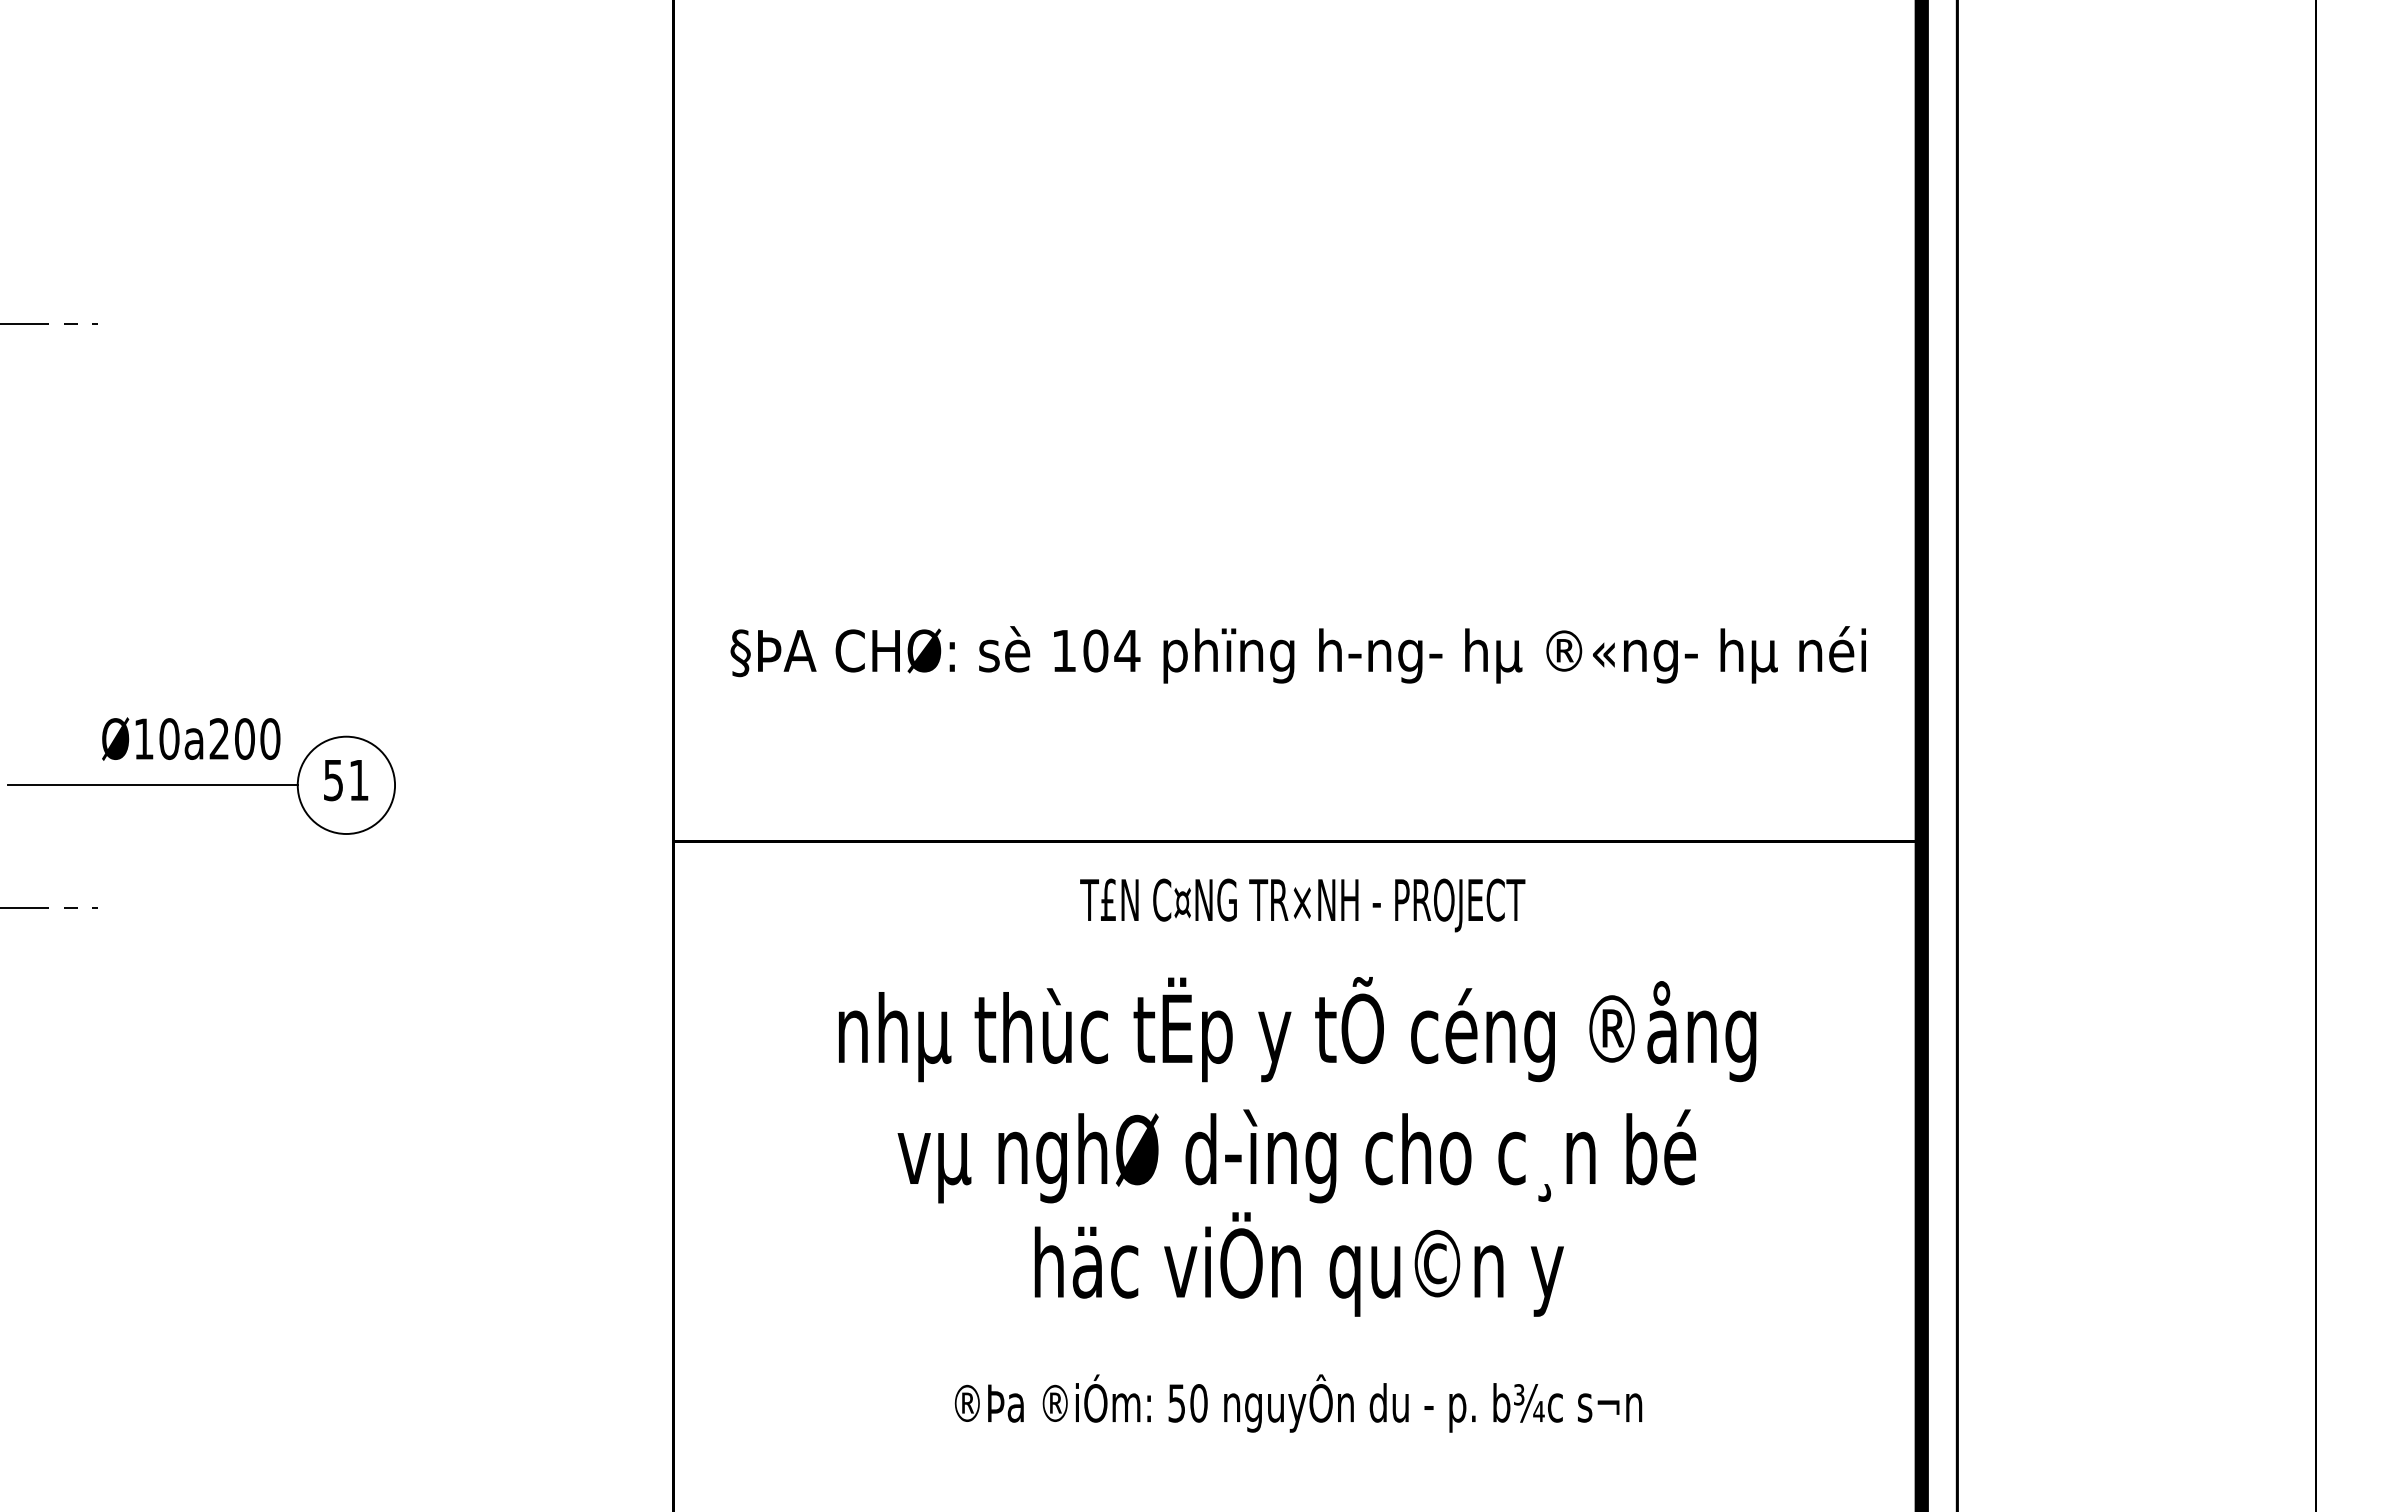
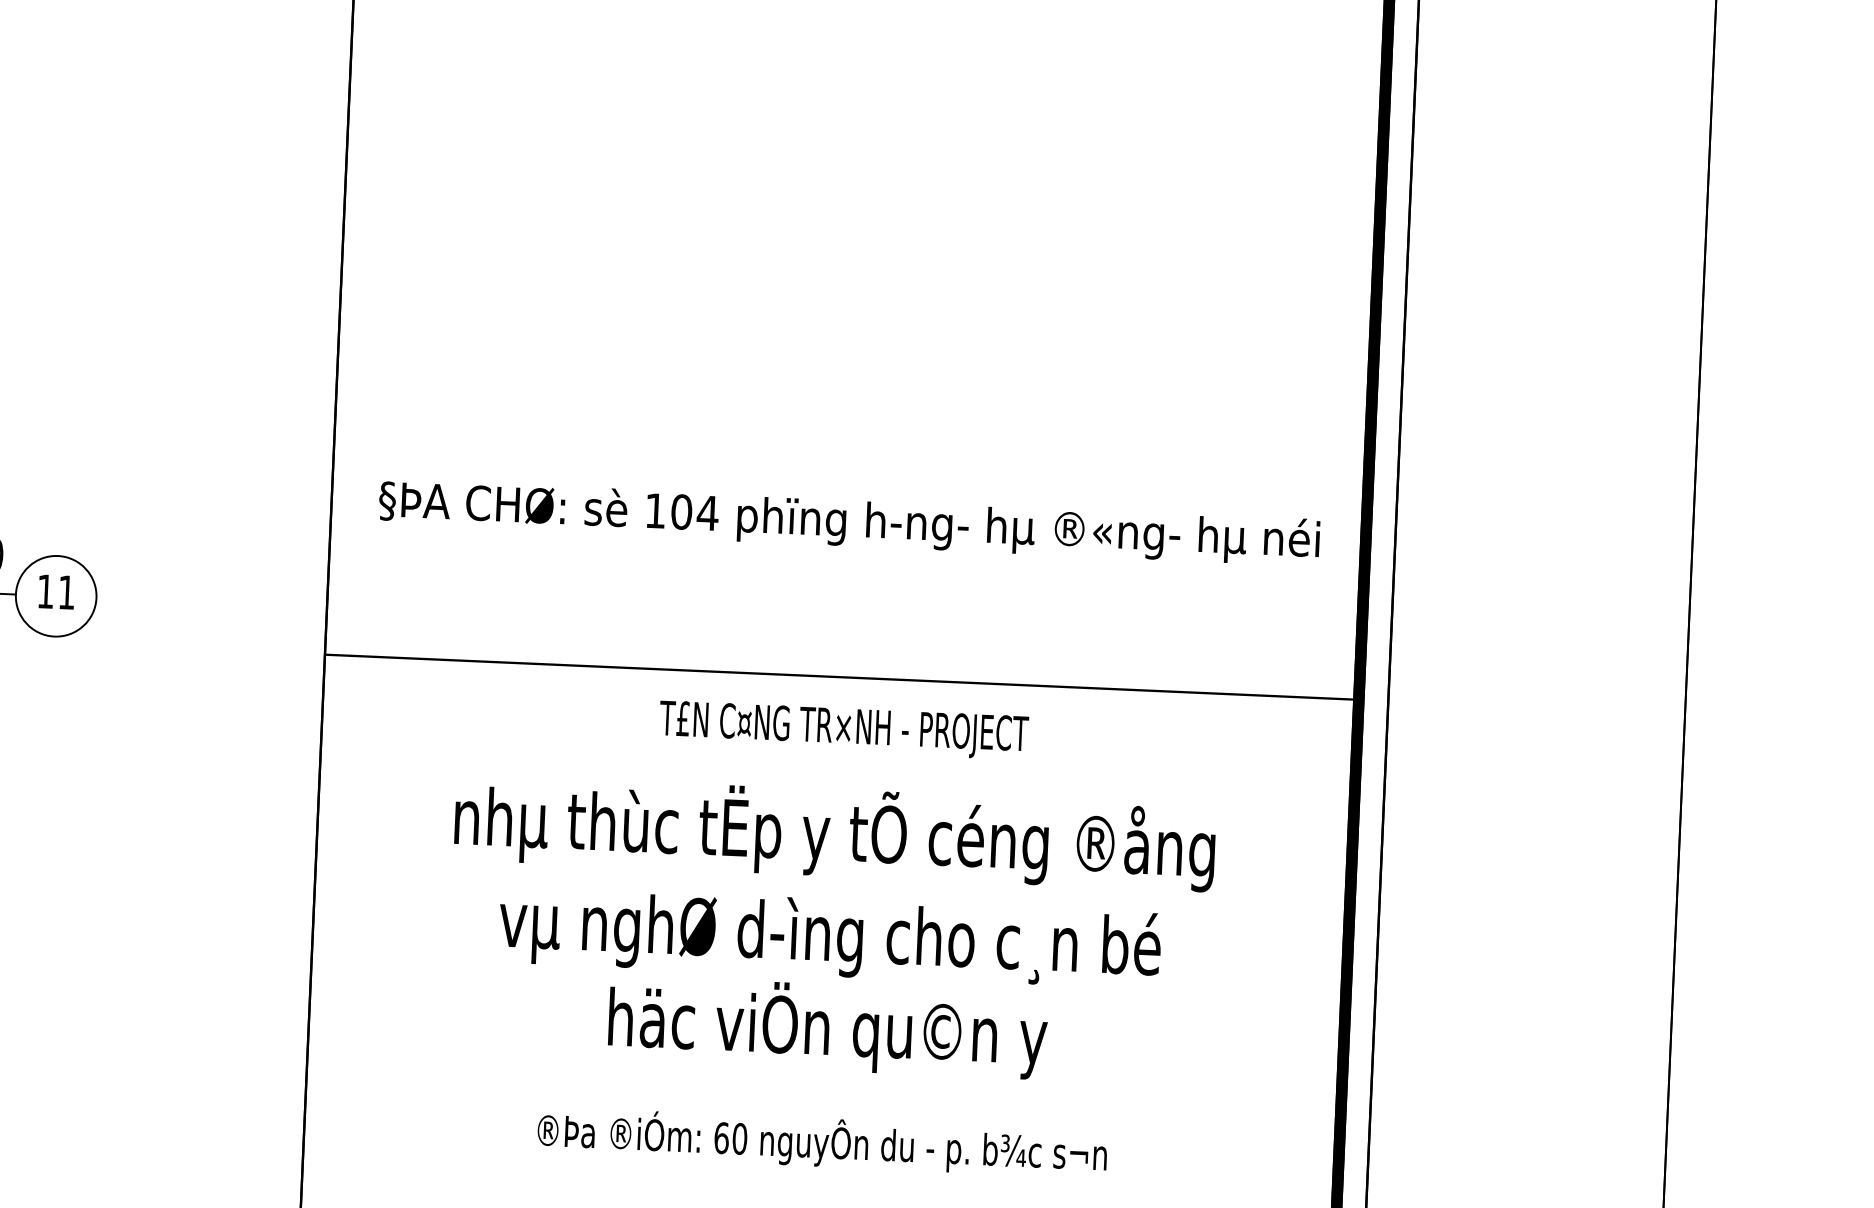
text: (333, 780) -> (45, 591), 51 -> 11
text: (1176, 1403) -> (721, 1138), 50 -> 60

